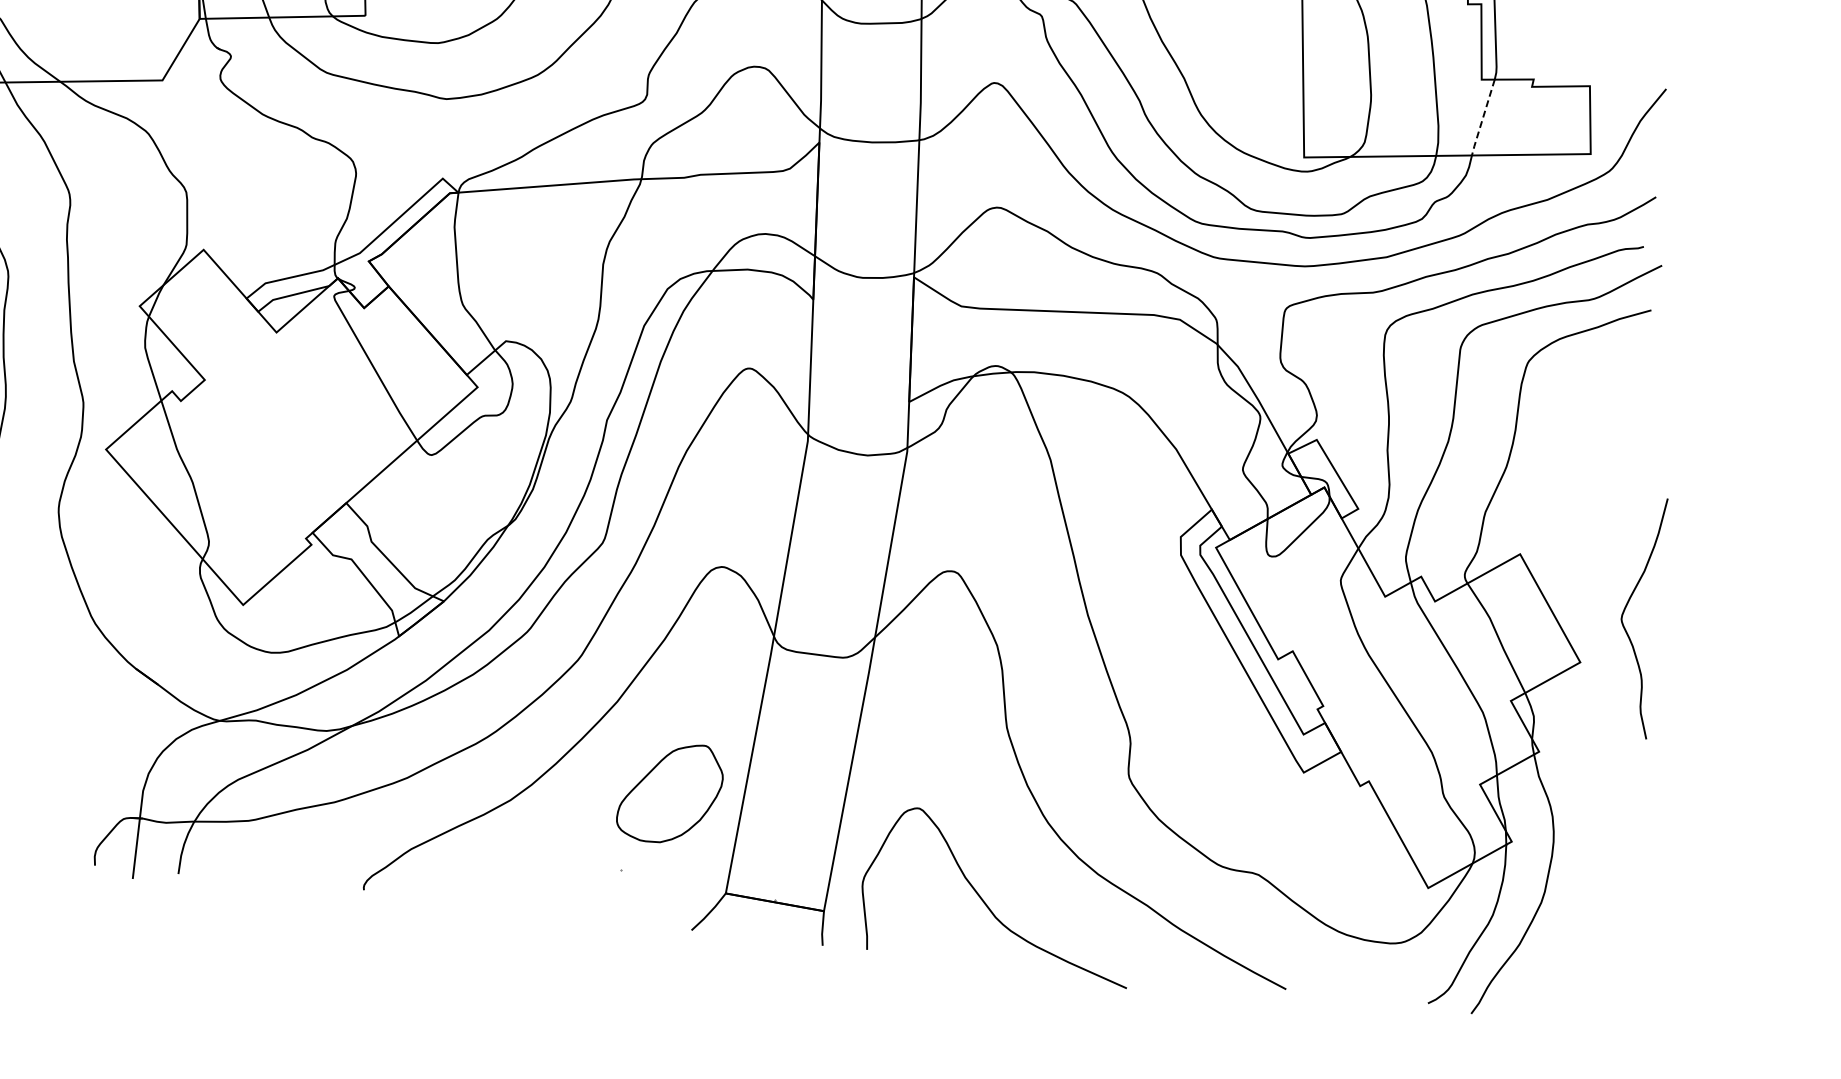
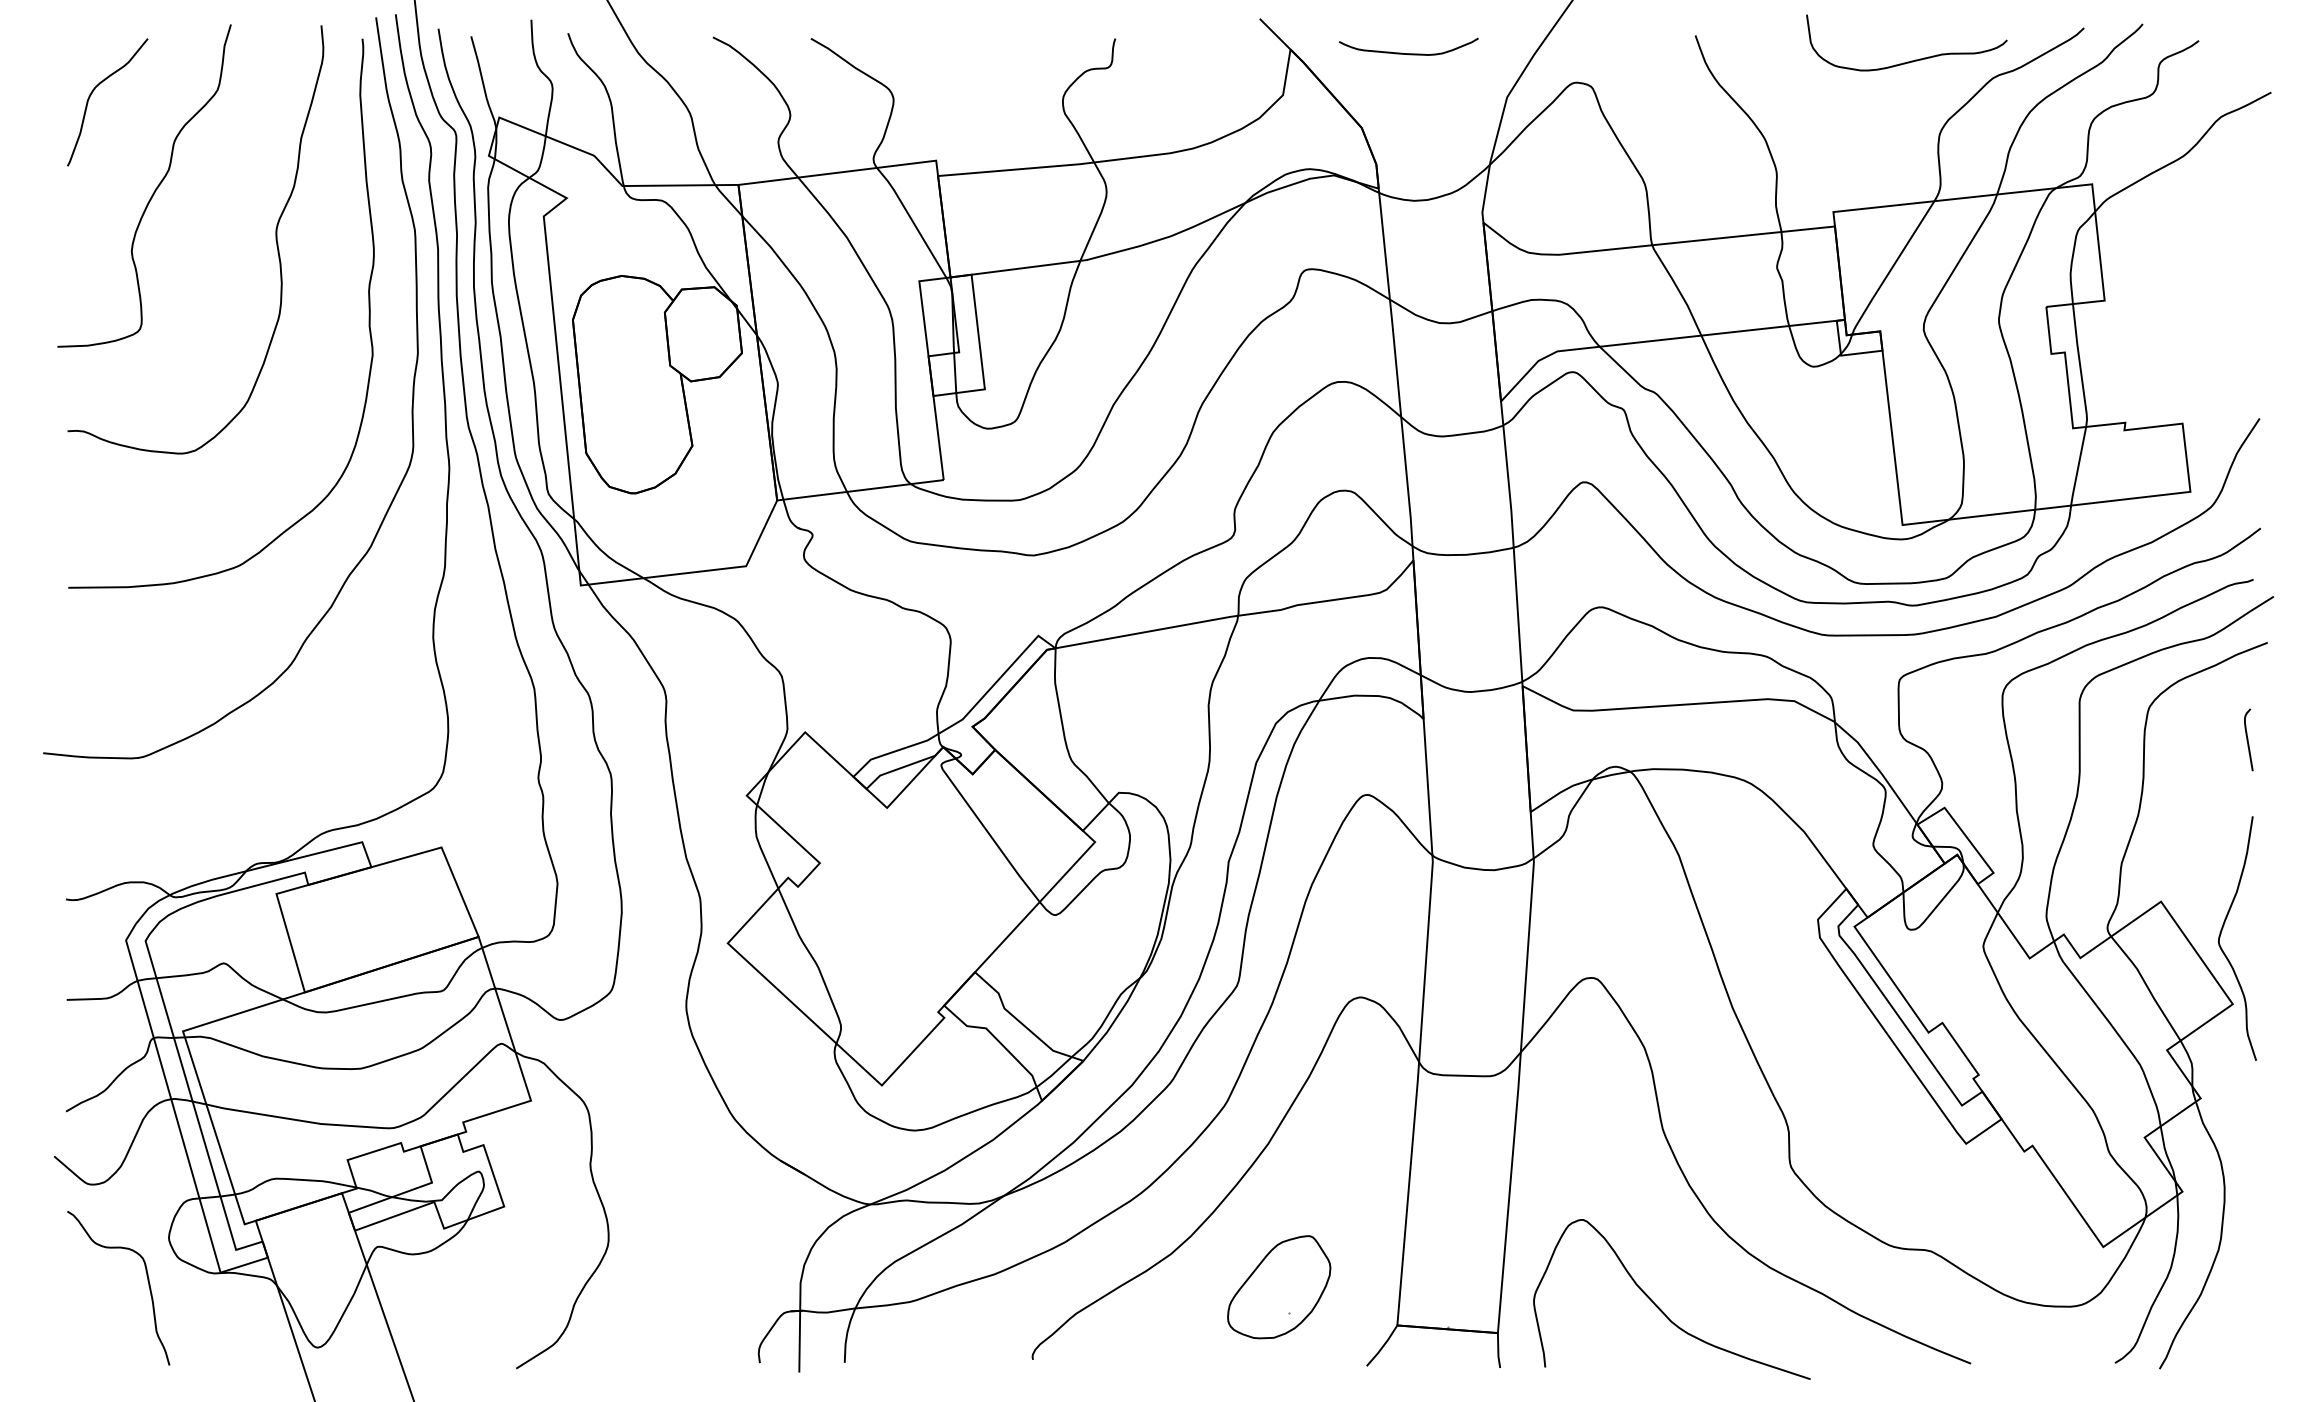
line: (1483, 117) -> (2078, 466), dashed -> solid
curve: (1622, 403) -> (2248, 739), added
curve: (1625, 611) -> (2221, 934), moved
part: (670, 793) -> (1279, 1287), moved

